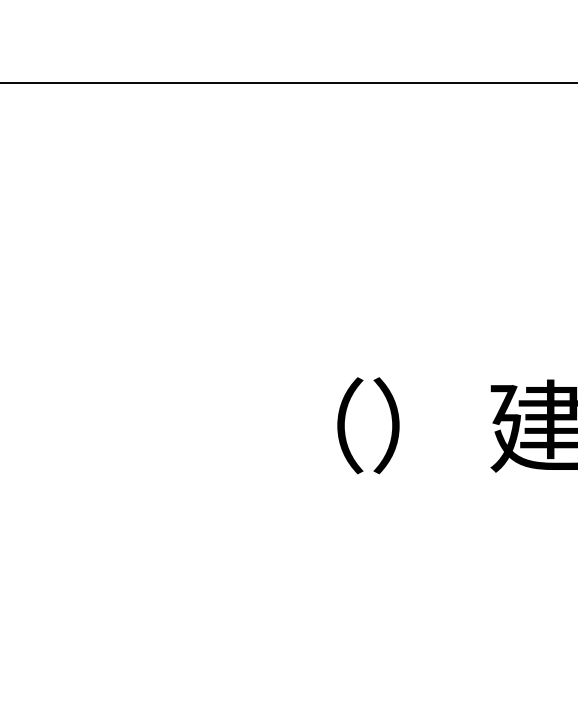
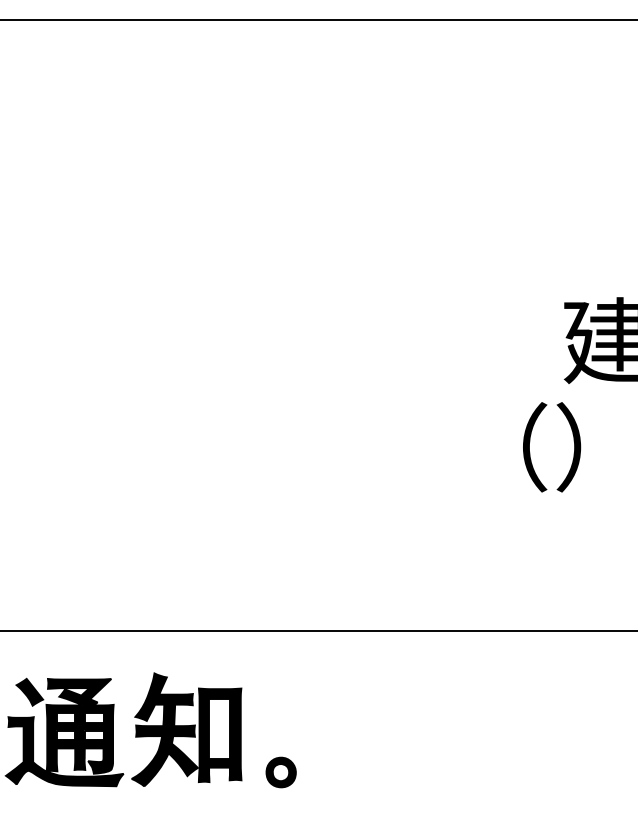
text: (369, 425) -> (552, 447), moved

